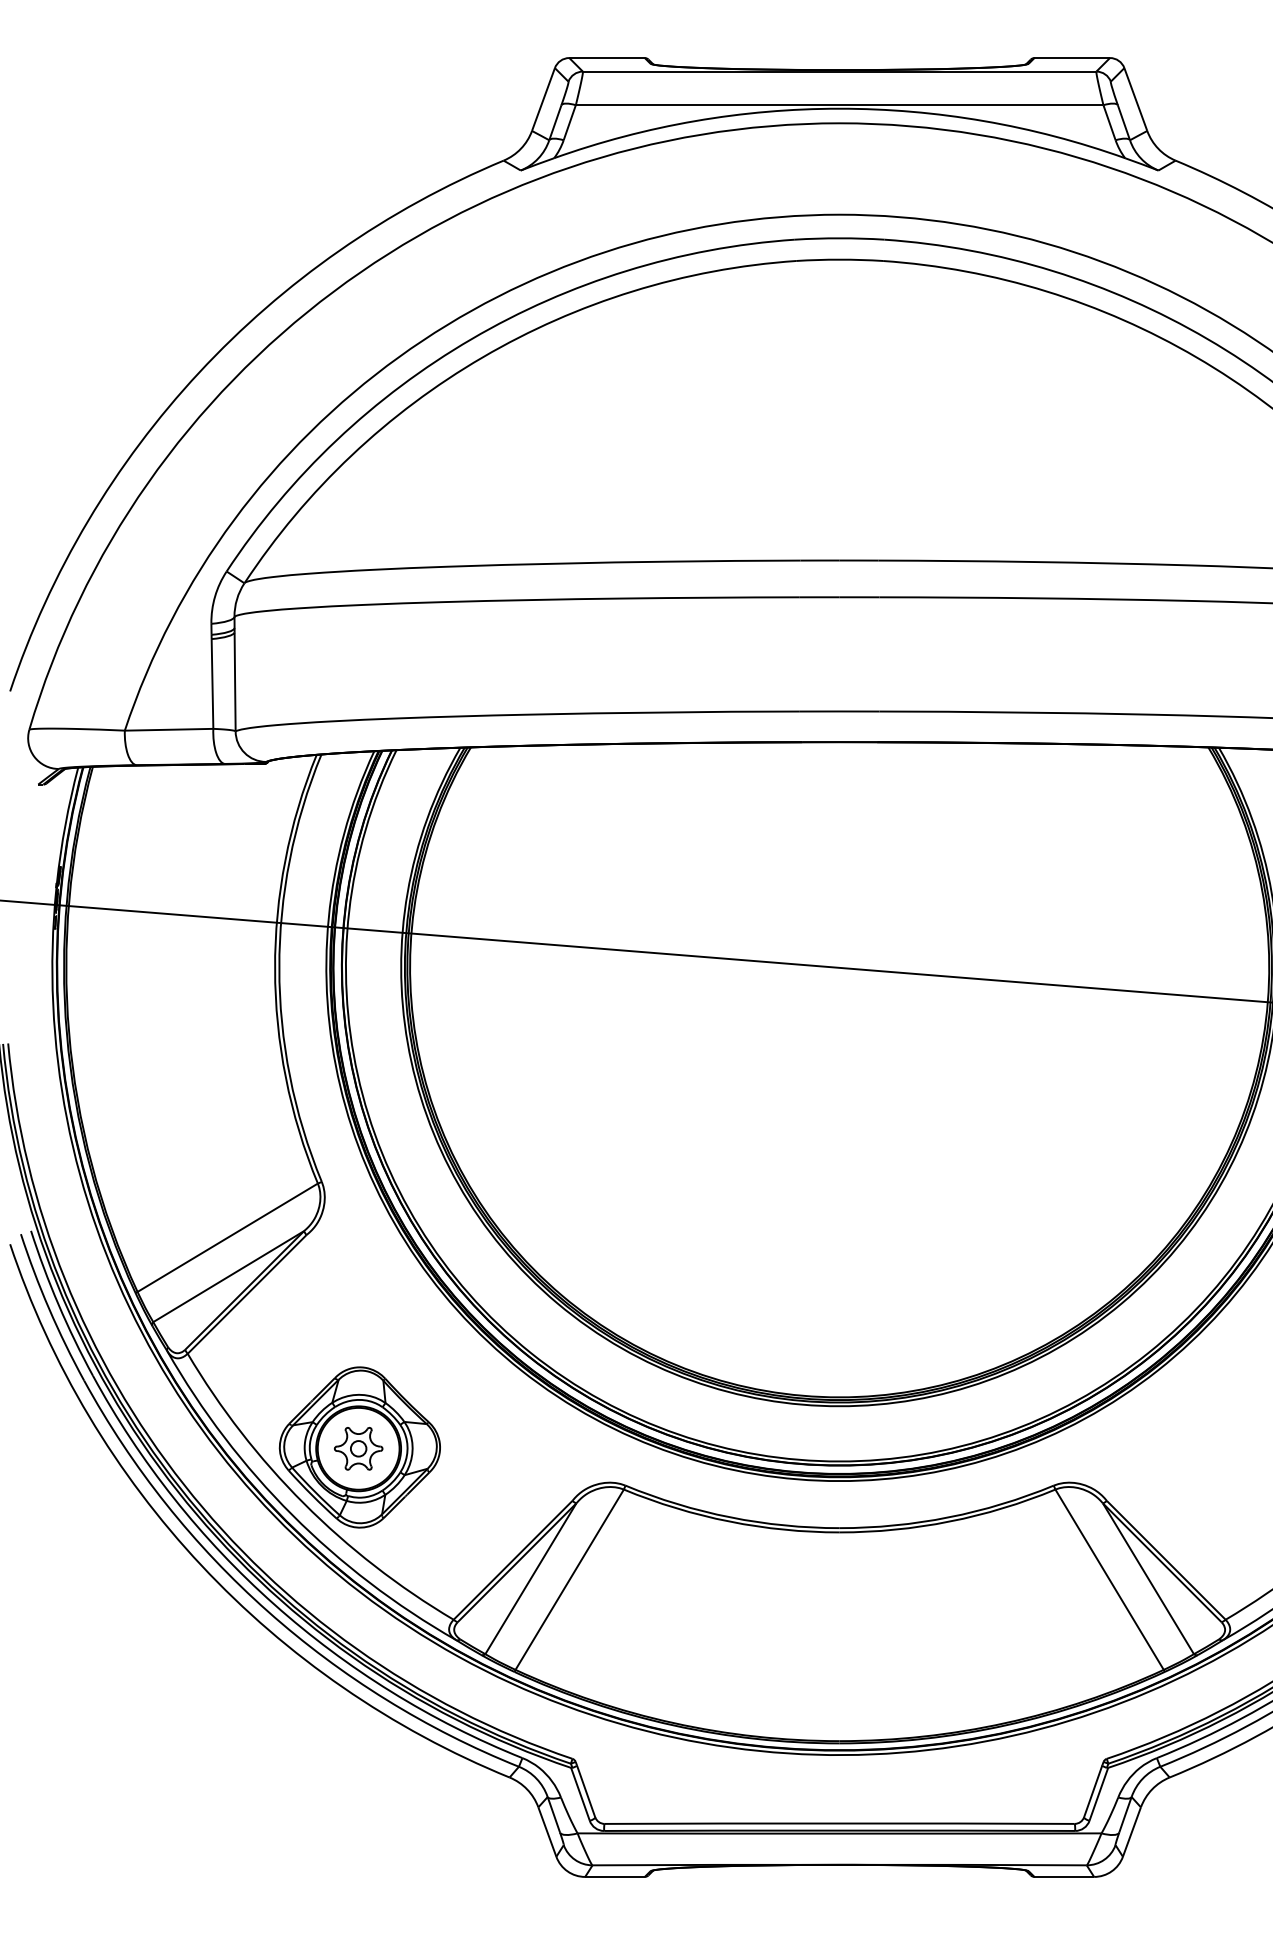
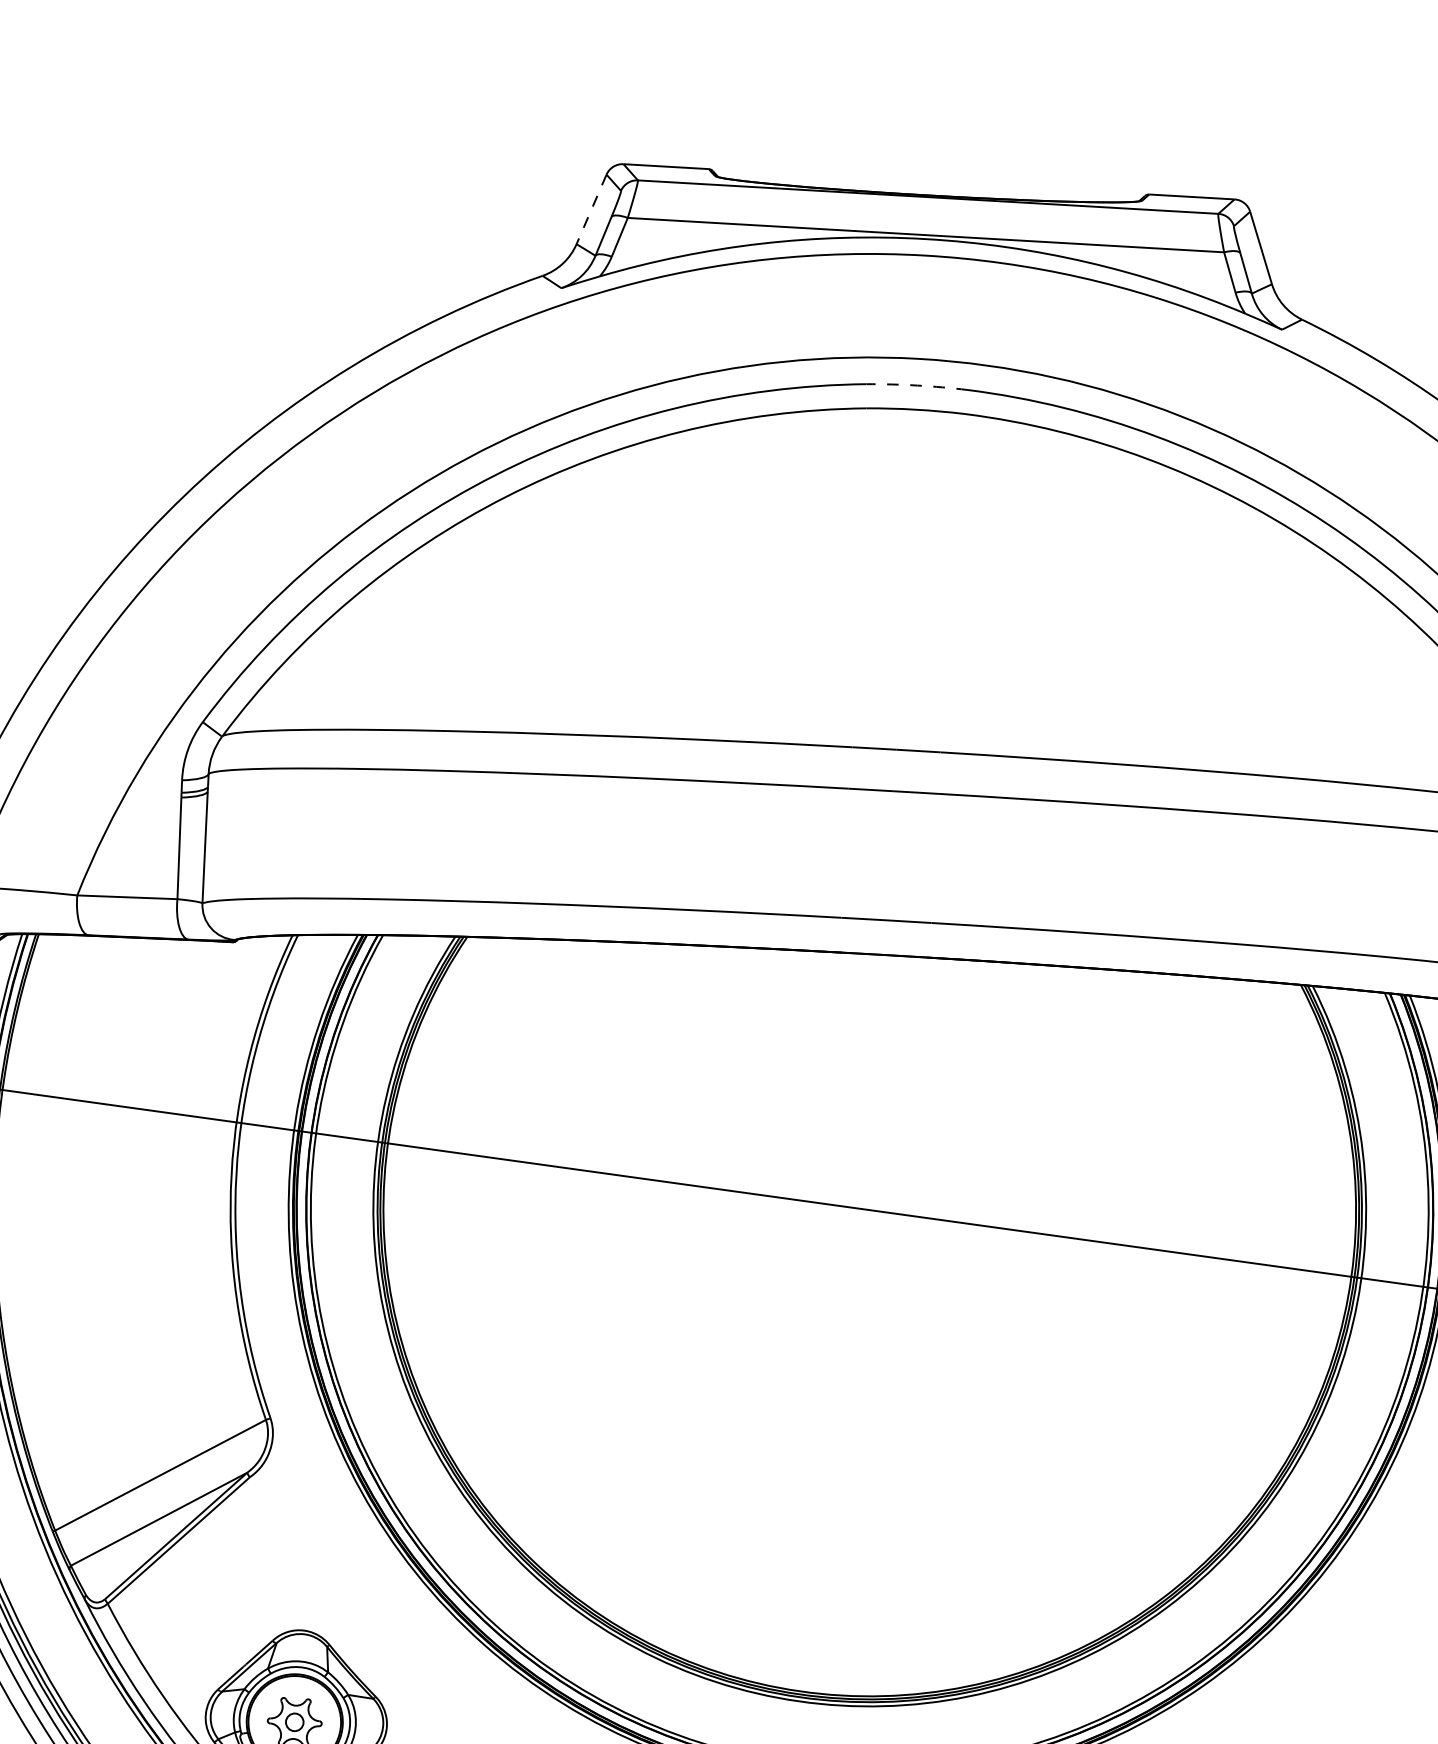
line: (543, 100) -> (591, 210), solid -> dashed
line: (839, 238) -> (917, 385), solid -> dashed

